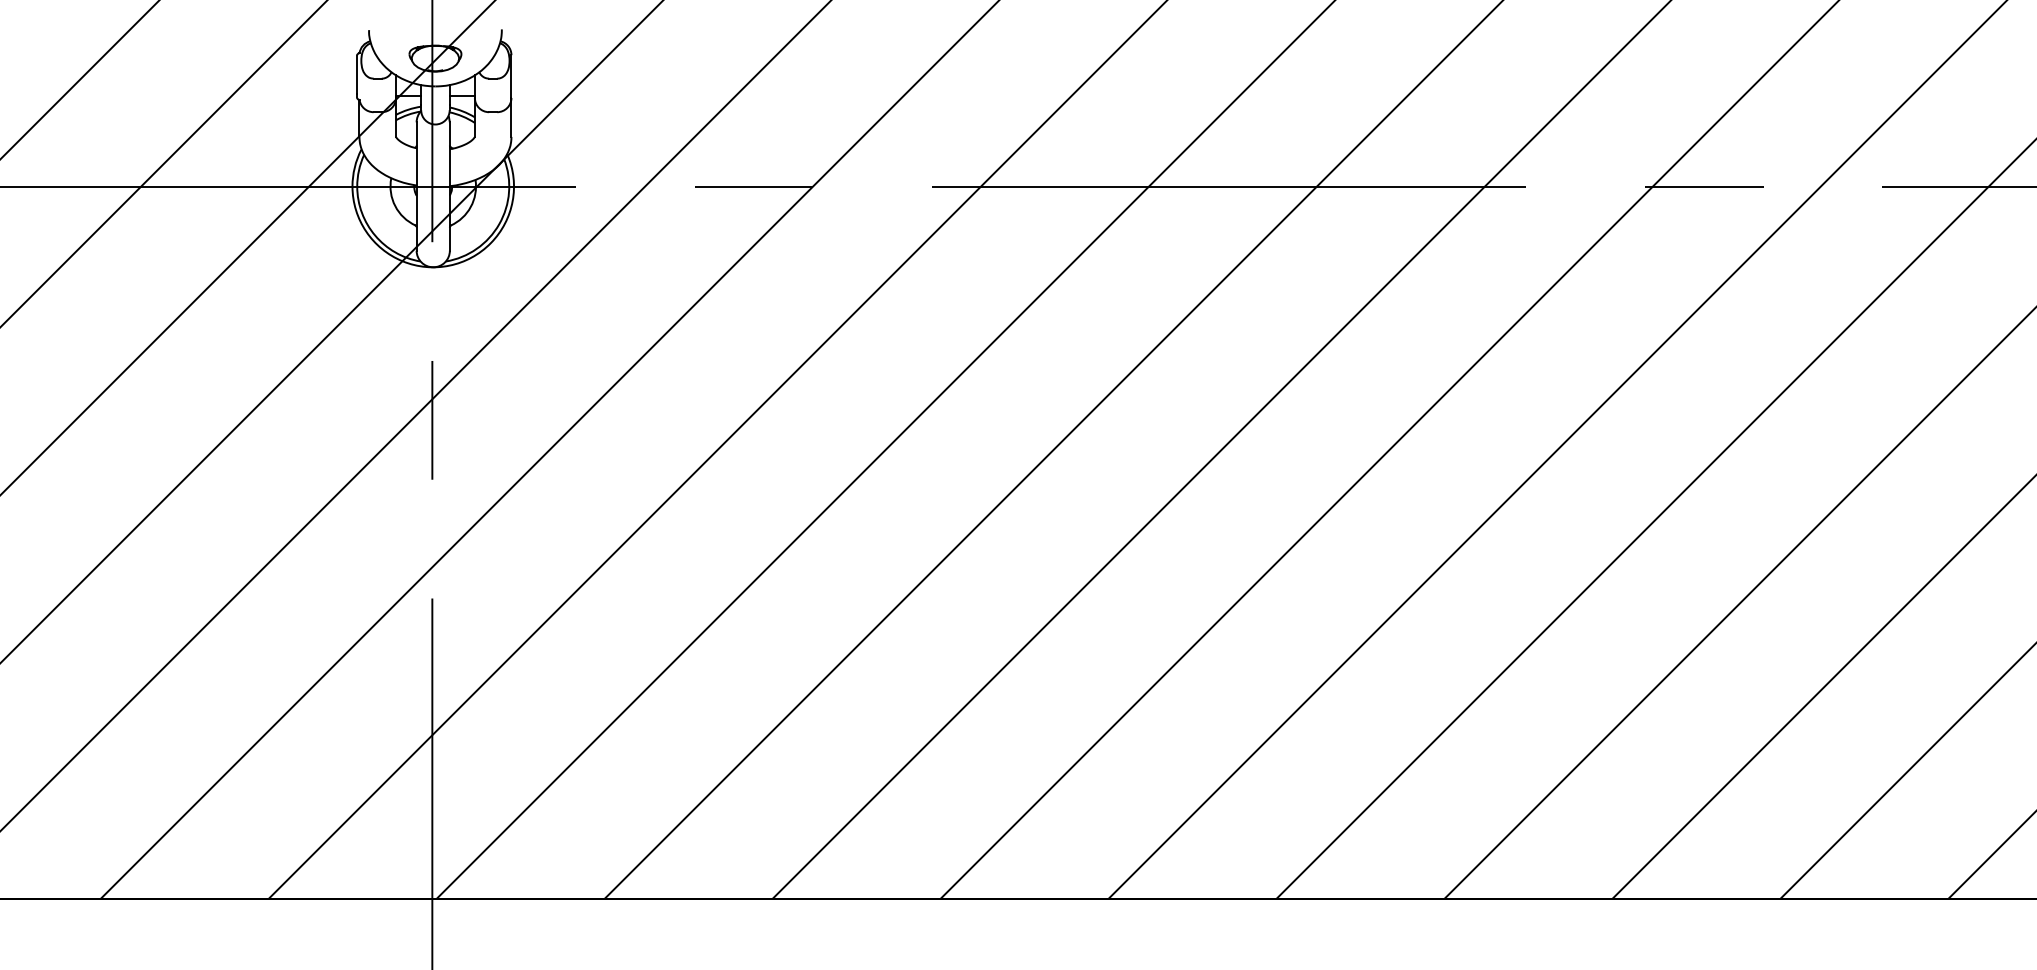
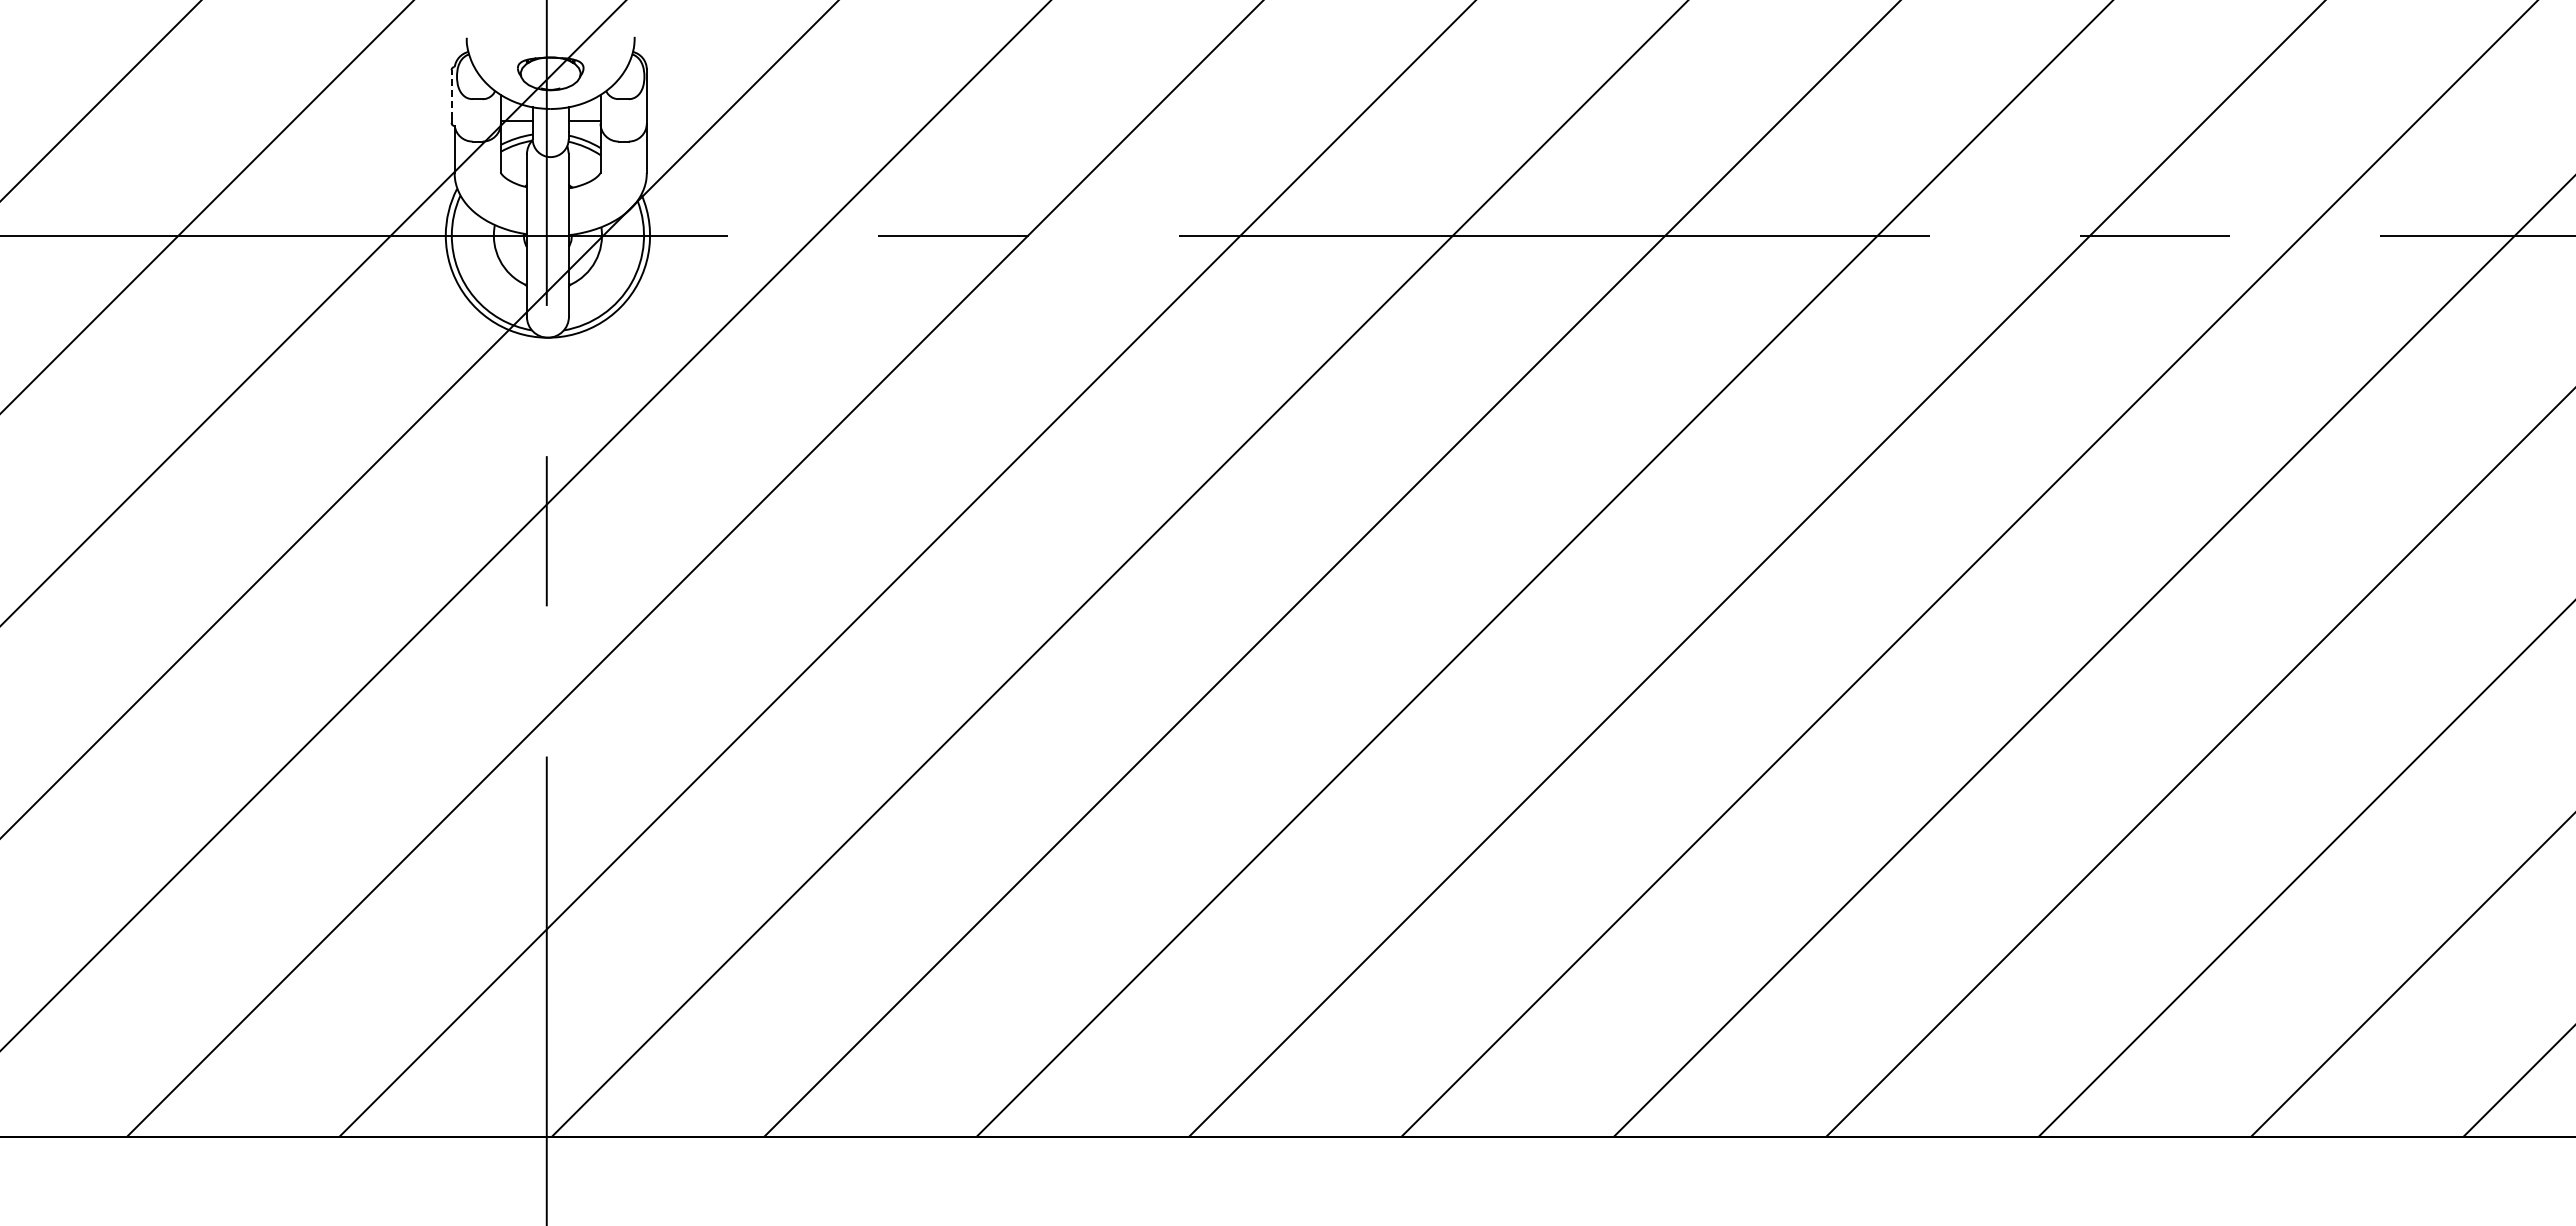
line: (356, 74) -> (451, 93), solid -> dashed

